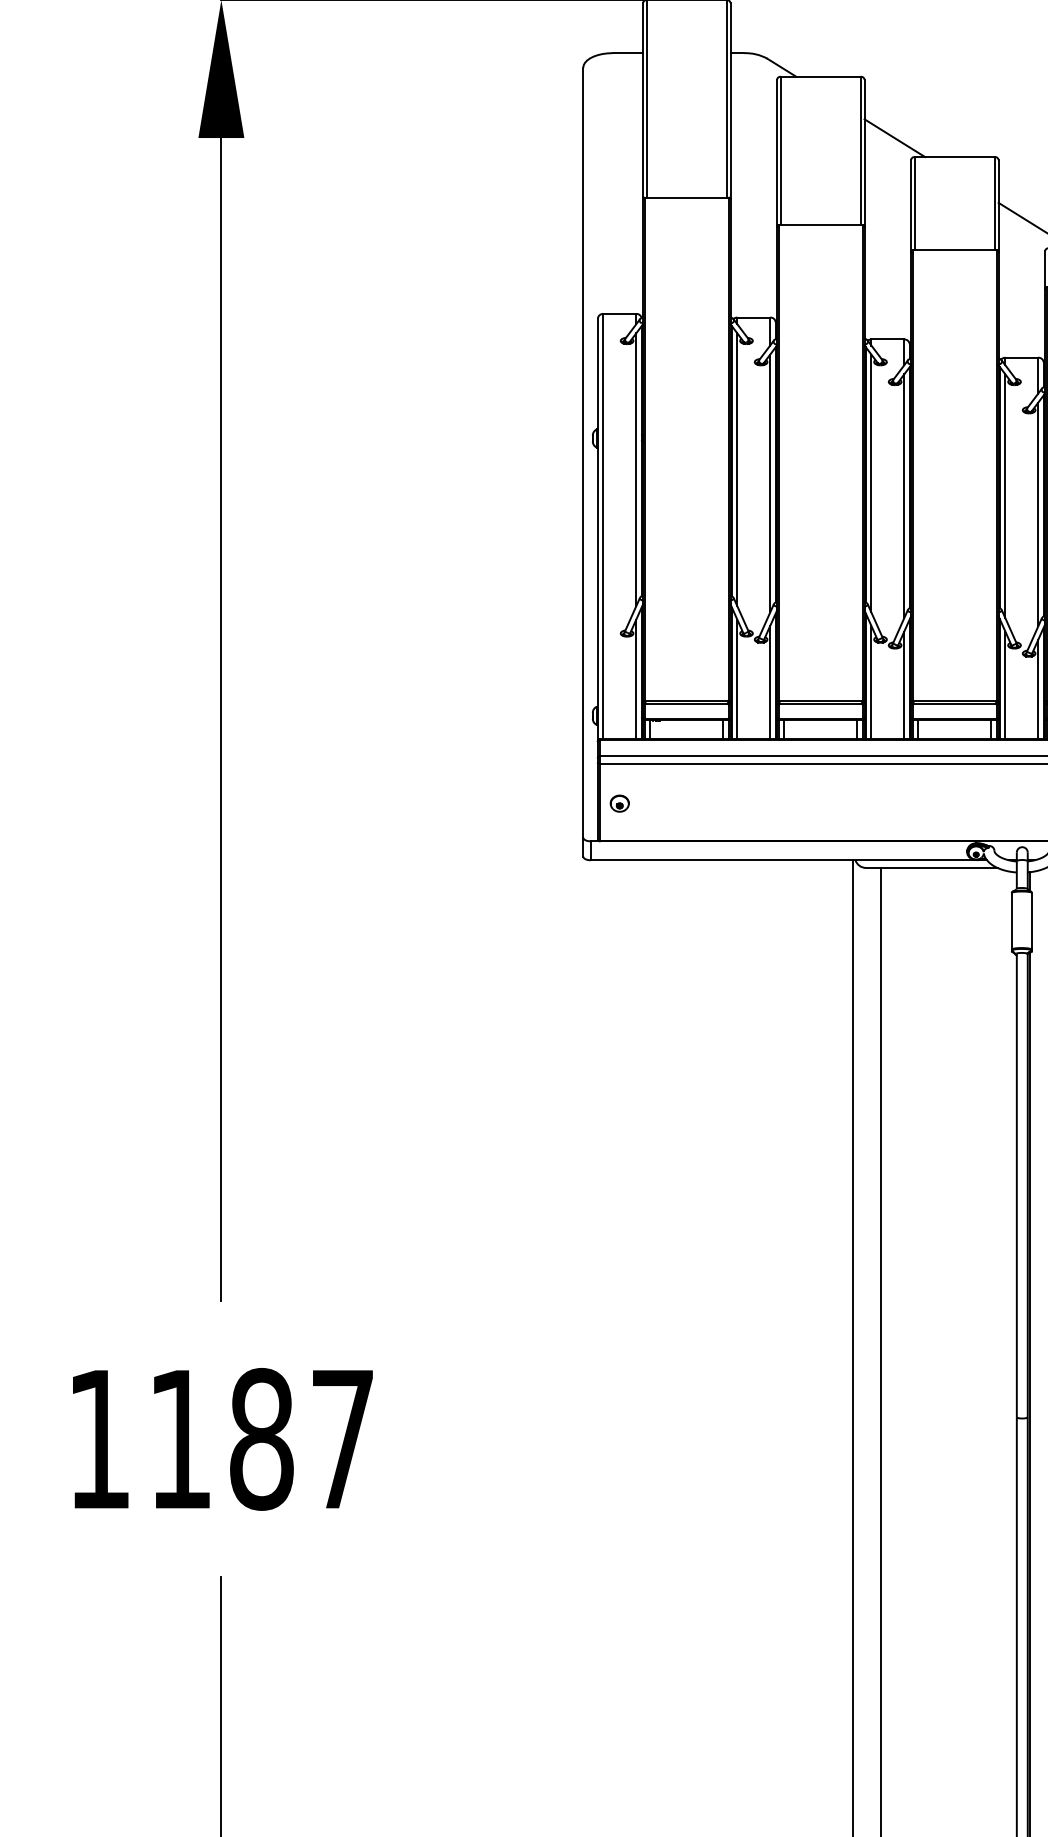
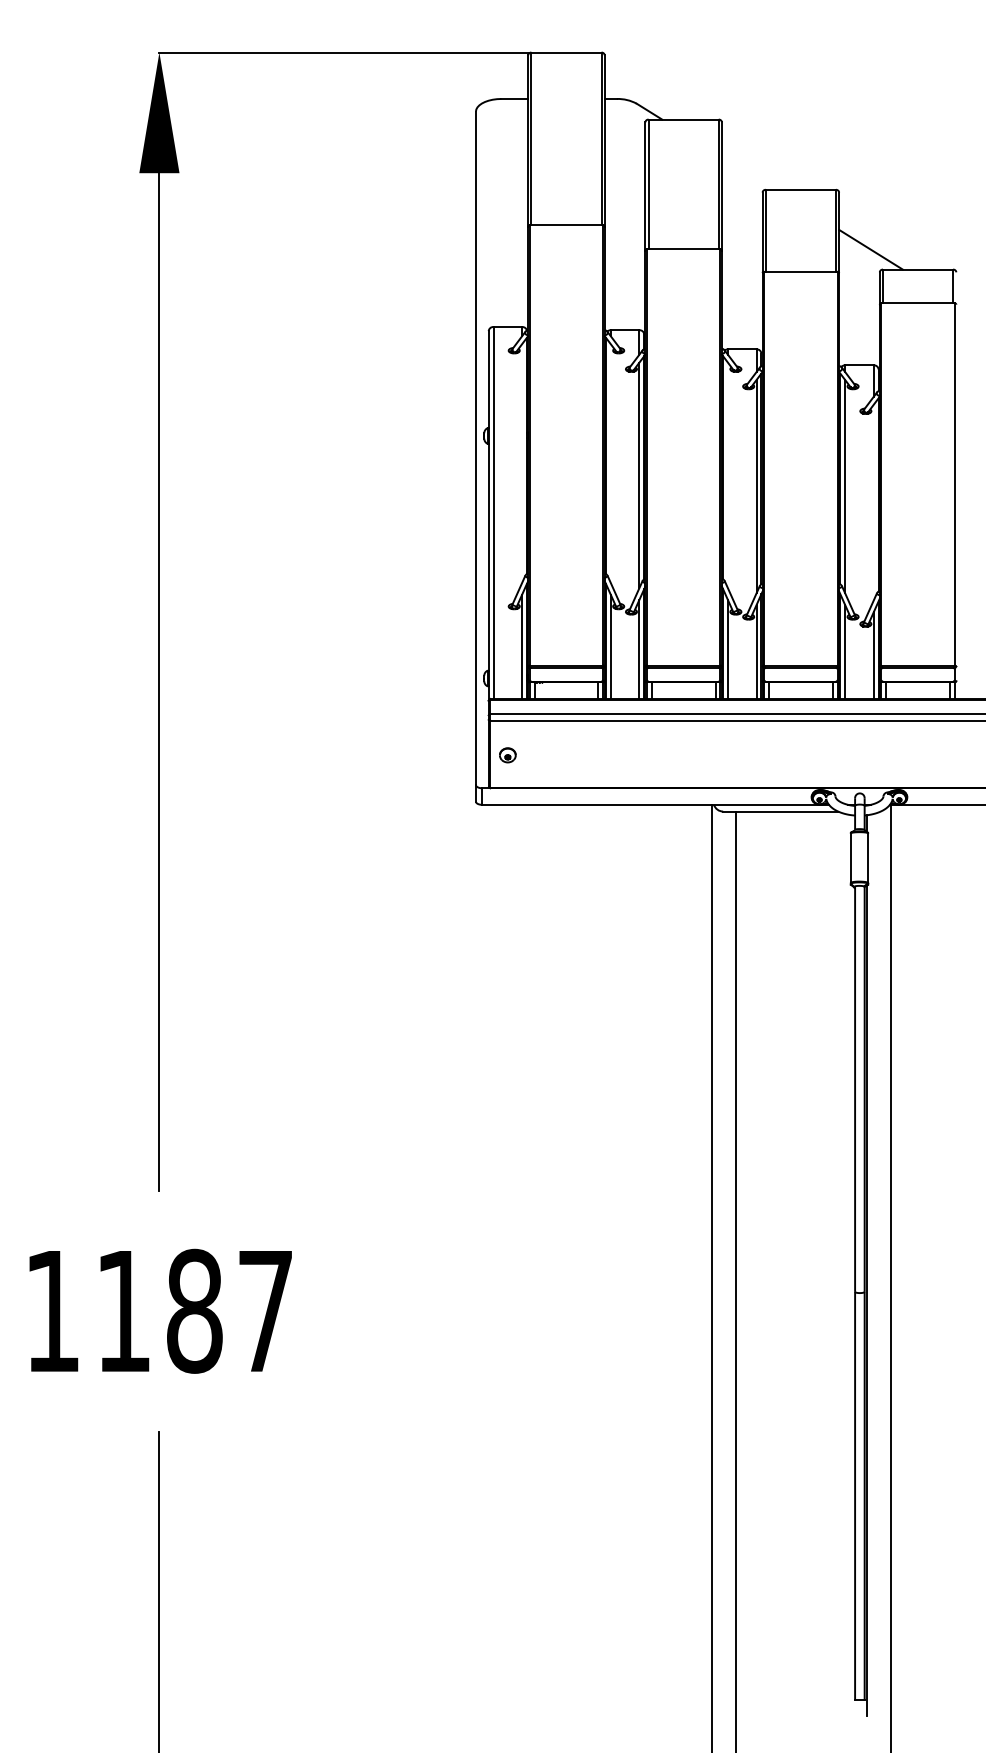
line: (893, 137) -> (747, 172), removed
line: (636, 469) -> (522, 463), removed
line: (737, 469) -> (610, 463), removed
line: (870, 483) -> (727, 475), removed
line: (1037, 514) -> (873, 502), removed

